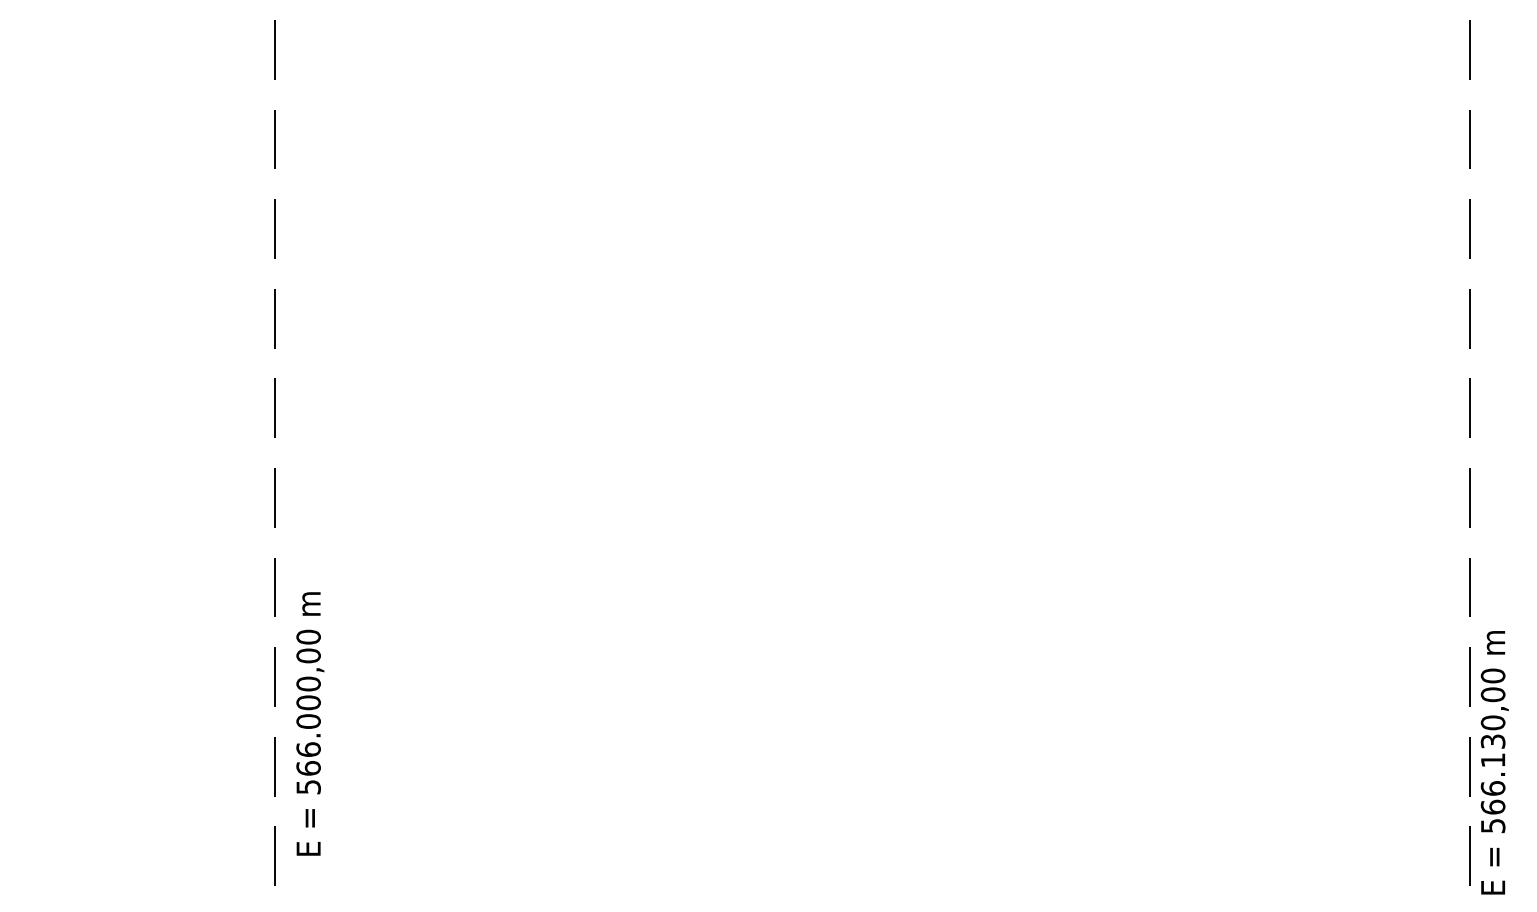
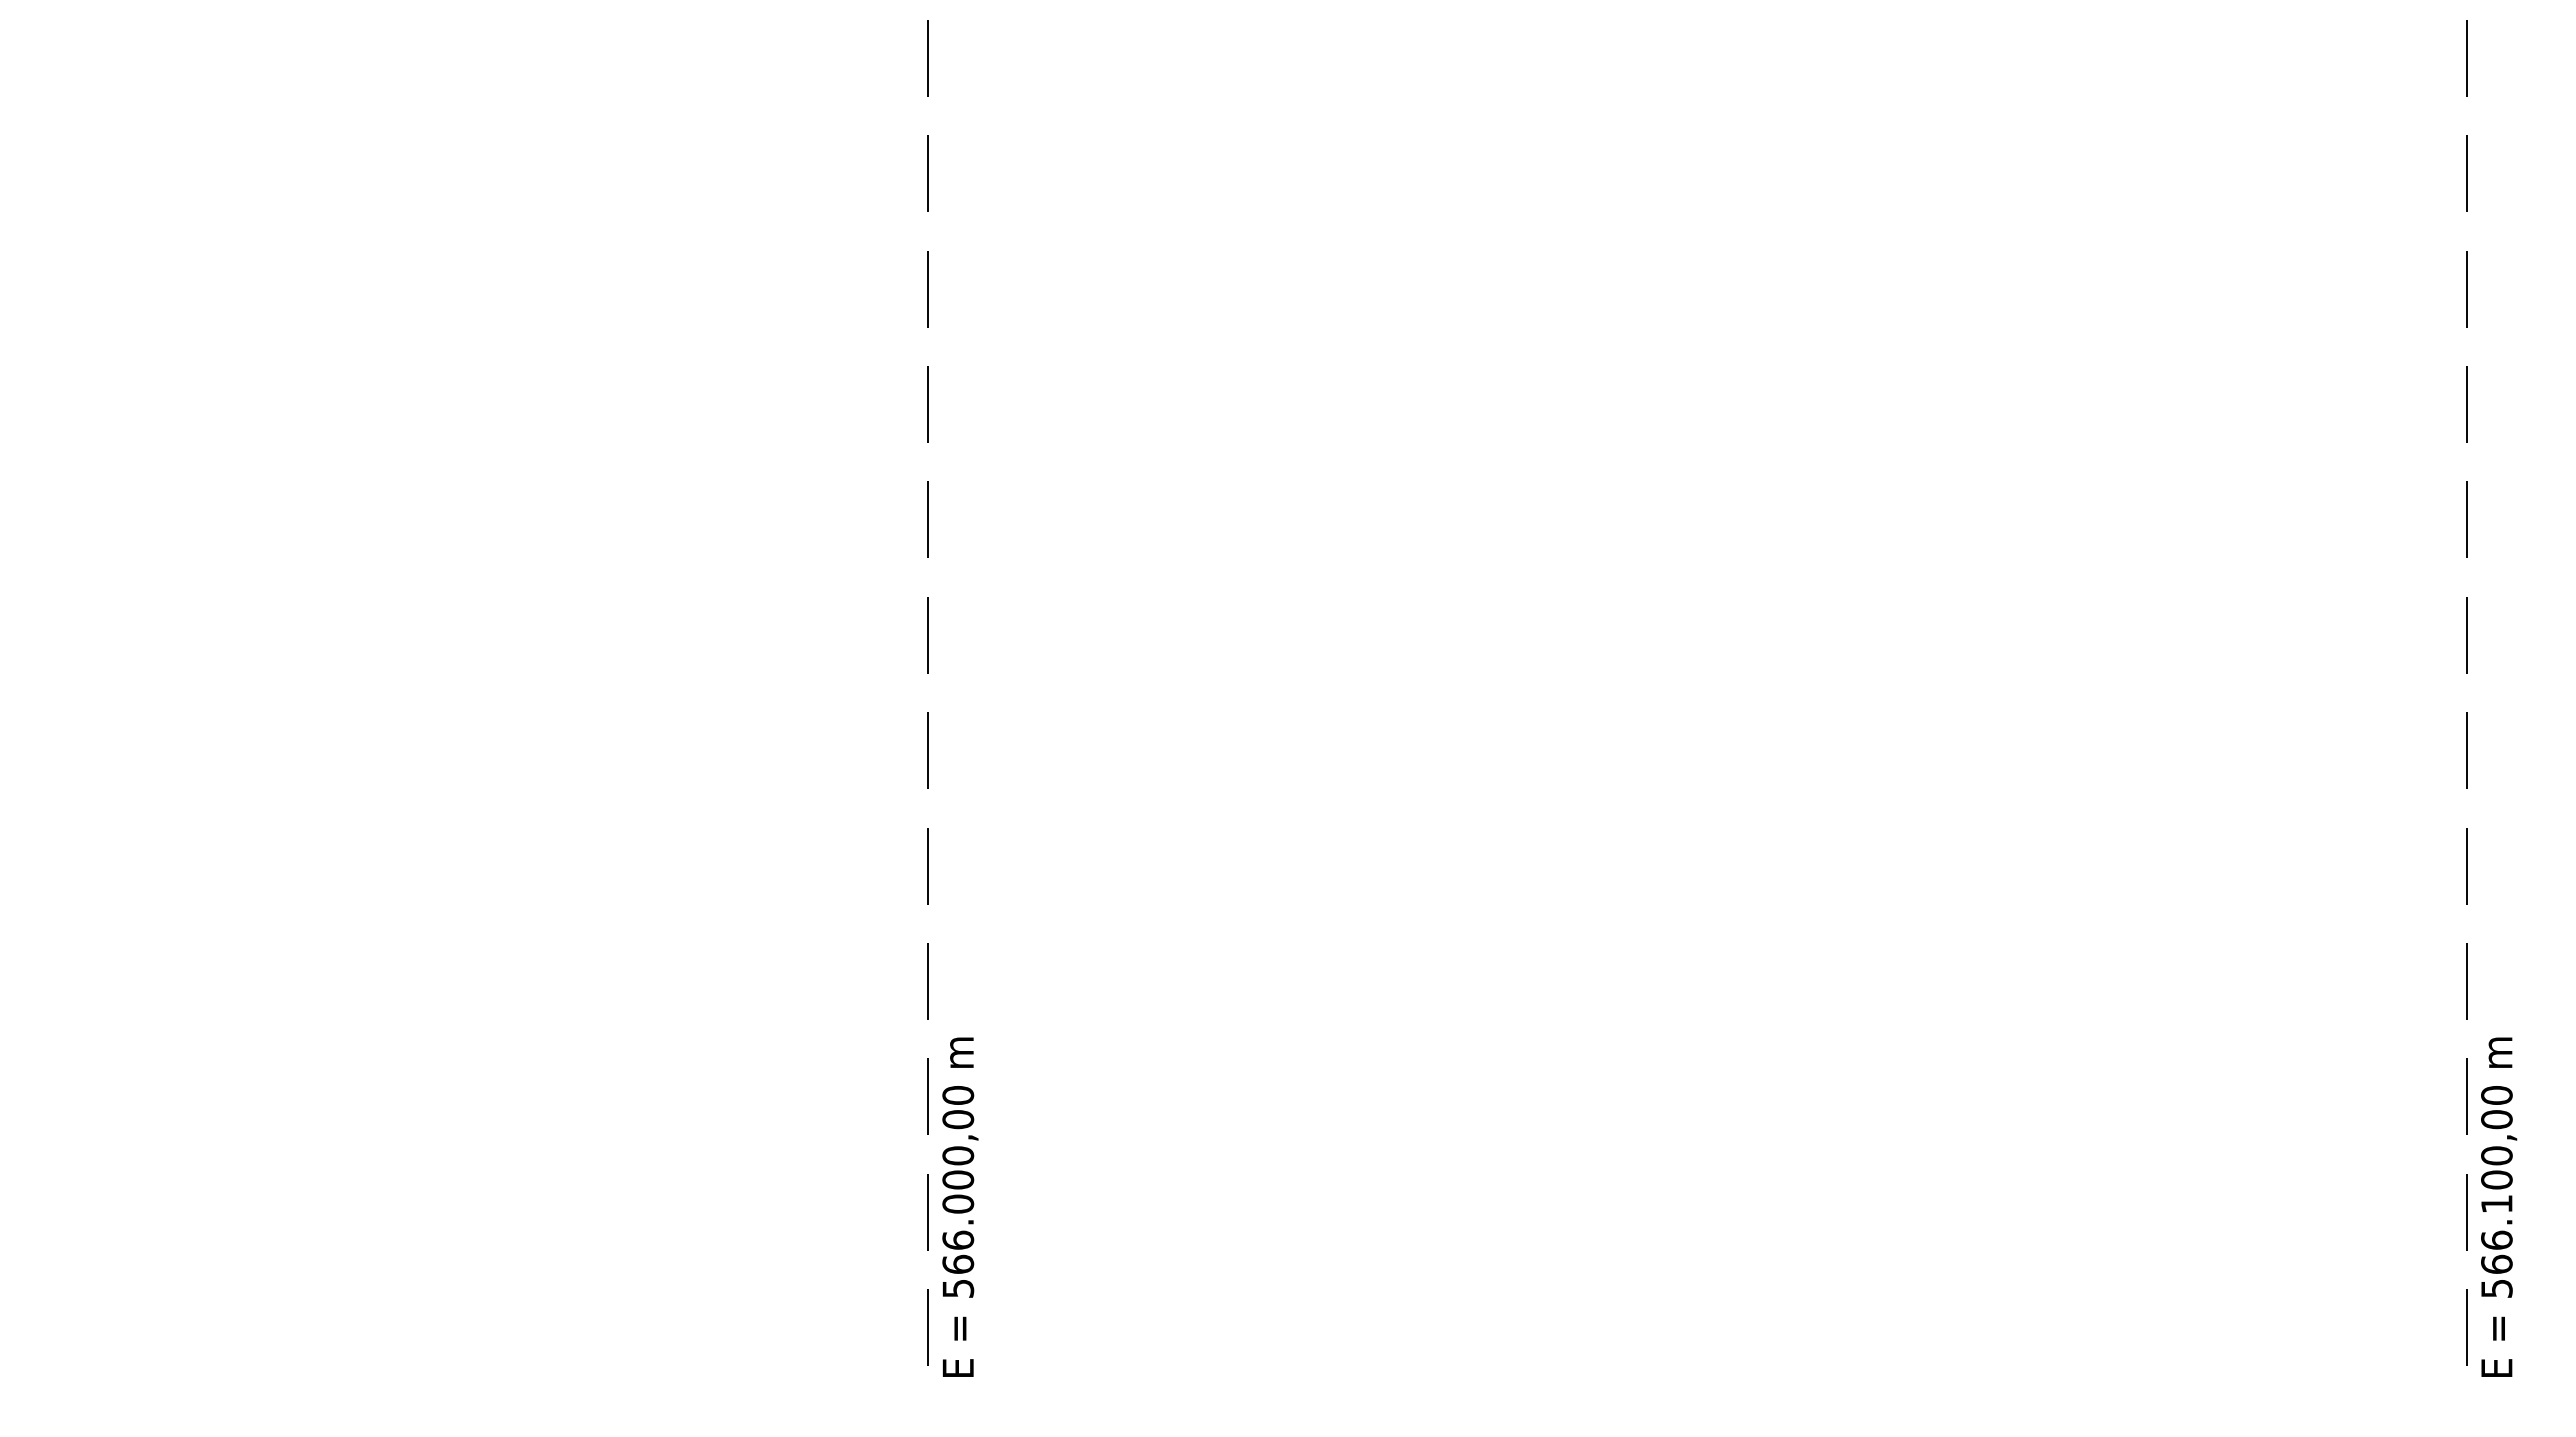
text: (310, 723) -> (960, 1206), moved
text: (1492, 741) -> (2496, 1179), 566.130,00 -> 566.100,00

